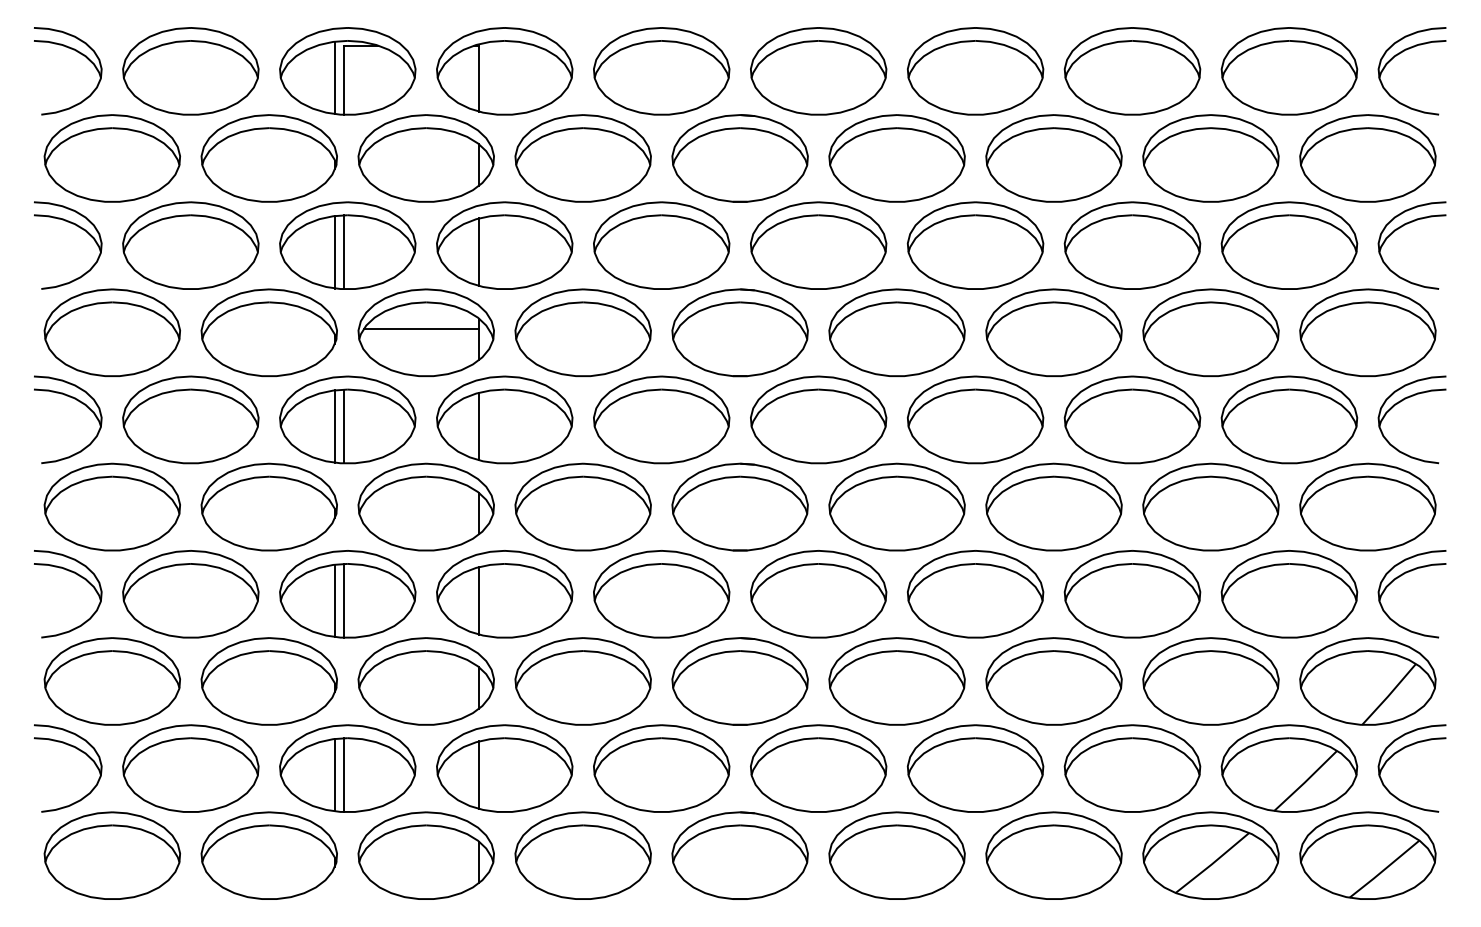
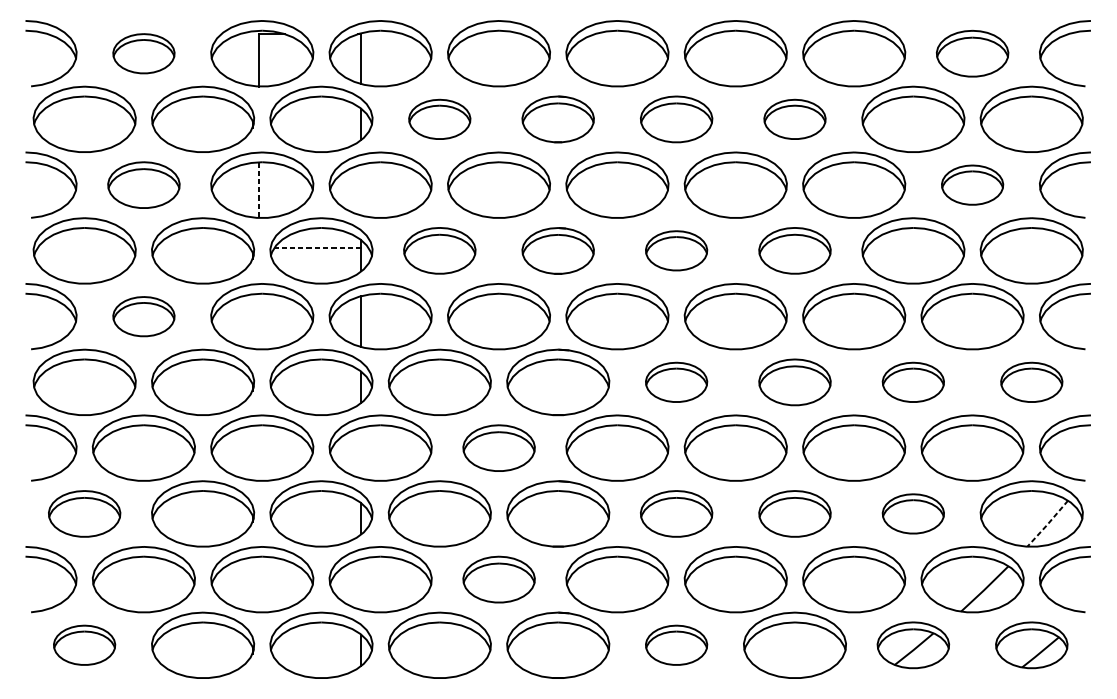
part: (190, 71) -> (143, 53), size x0.6
part: (1289, 71) -> (972, 53), size x0.7
line: (335, 77) -> (253, 58), removed
part: (582, 158) -> (439, 119), size x0.6
part: (739, 158) -> (557, 119), size x0.7
part: (896, 158) -> (676, 119), size x0.7
part: (1053, 158) -> (794, 119), size x0.6
part: (190, 245) -> (143, 185), size x0.7
part: (1289, 245) -> (972, 185), size x0.6
line: (335, 251) -> (253, 189), removed
line: (343, 252) -> (259, 190), solid -> dashed
line: (479, 252) -> (361, 190), removed
line: (421, 328) -> (317, 247), solid -> dashed
part: (582, 332) -> (439, 250), size x0.7
part: (739, 332) -> (557, 250), size x0.7
part: (896, 332) -> (676, 250), size x0.6
part: (1053, 332) -> (794, 250), size x0.7
part: (190, 419) -> (143, 316), size x0.6
line: (335, 426) -> (253, 321), removed
line: (343, 426) -> (259, 321), removed
part: (896, 506) -> (676, 381), size x0.6
part: (1053, 506) -> (794, 381), size x0.7
part: (1210, 506) -> (913, 381), size x0.6
part: (1367, 506) -> (1031, 381), size x0.6
part: (661, 594) -> (498, 448), size x0.7
line: (335, 600) -> (253, 452), removed
line: (343, 600) -> (259, 452), removed
line: (479, 600) -> (361, 452), removed
part: (111, 681) -> (84, 513), size x0.7
part: (896, 681) -> (676, 513), size x0.7
part: (1053, 681) -> (794, 513), size x0.7
part: (1210, 681) -> (913, 513), size x0.6
line: (1389, 695) -> (1048, 524), solid -> dashed
part: (661, 768) -> (498, 579), size x0.7
line: (335, 774) -> (253, 584), removed
line: (343, 775) -> (259, 584), removed
line: (479, 775) -> (361, 584), removed
part: (111, 855) -> (84, 645), size x0.6
part: (896, 855) -> (676, 645), size x0.6
part: (1210, 855) -> (913, 645), size x0.7
part: (1367, 855) -> (1031, 645), size x0.7

